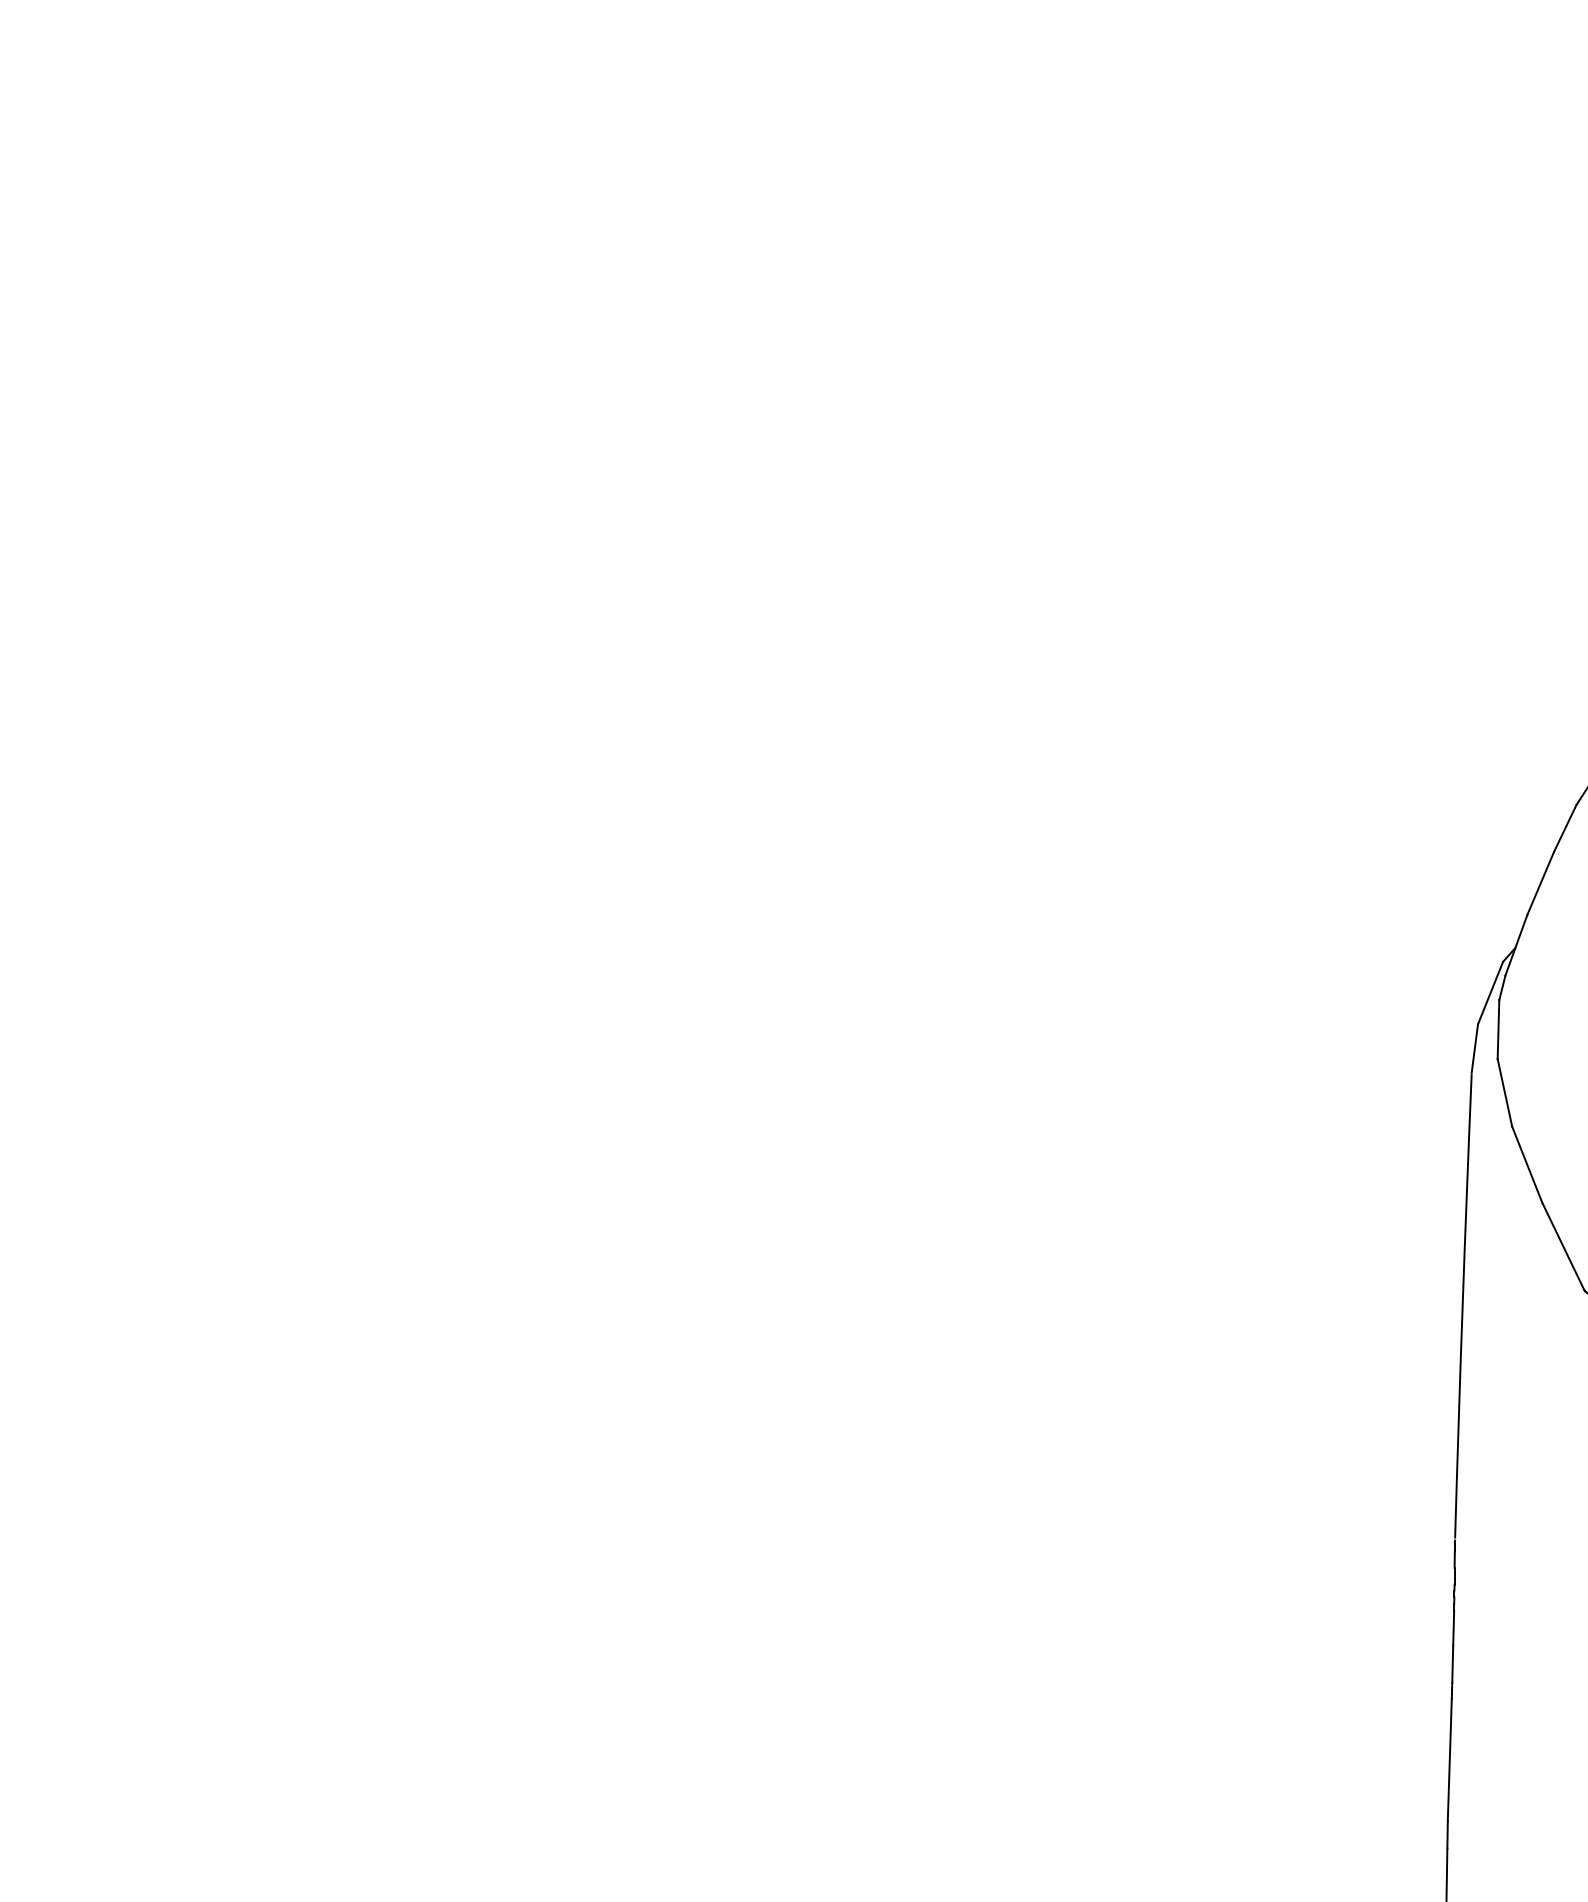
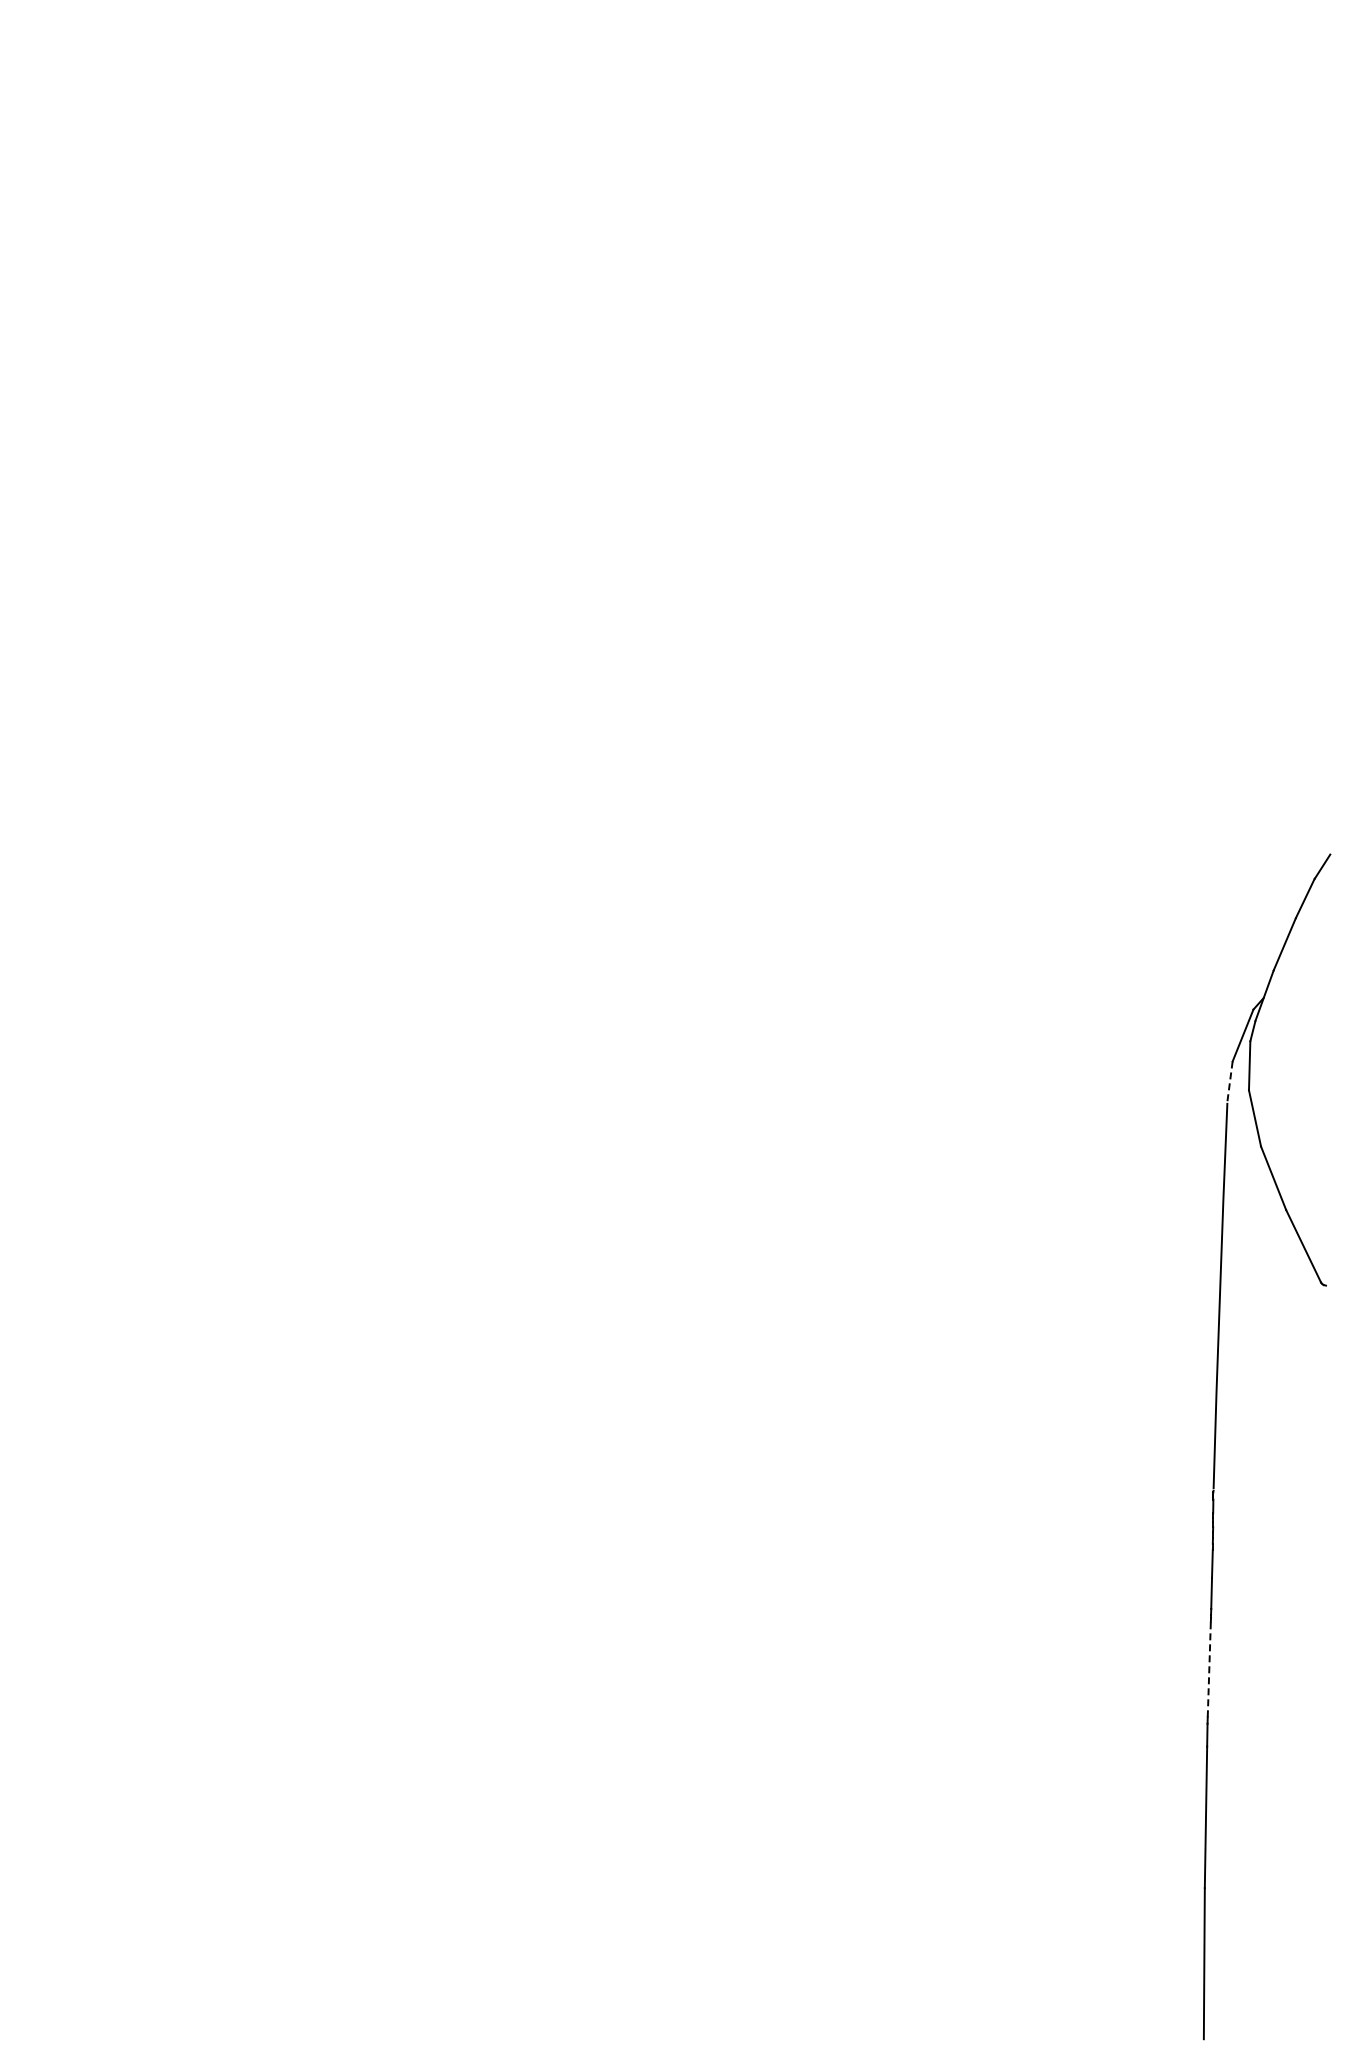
line: (1474, 1049) -> (1229, 1082), solid -> dashed
line: (1450, 1755) -> (1209, 1669), solid -> dashed

